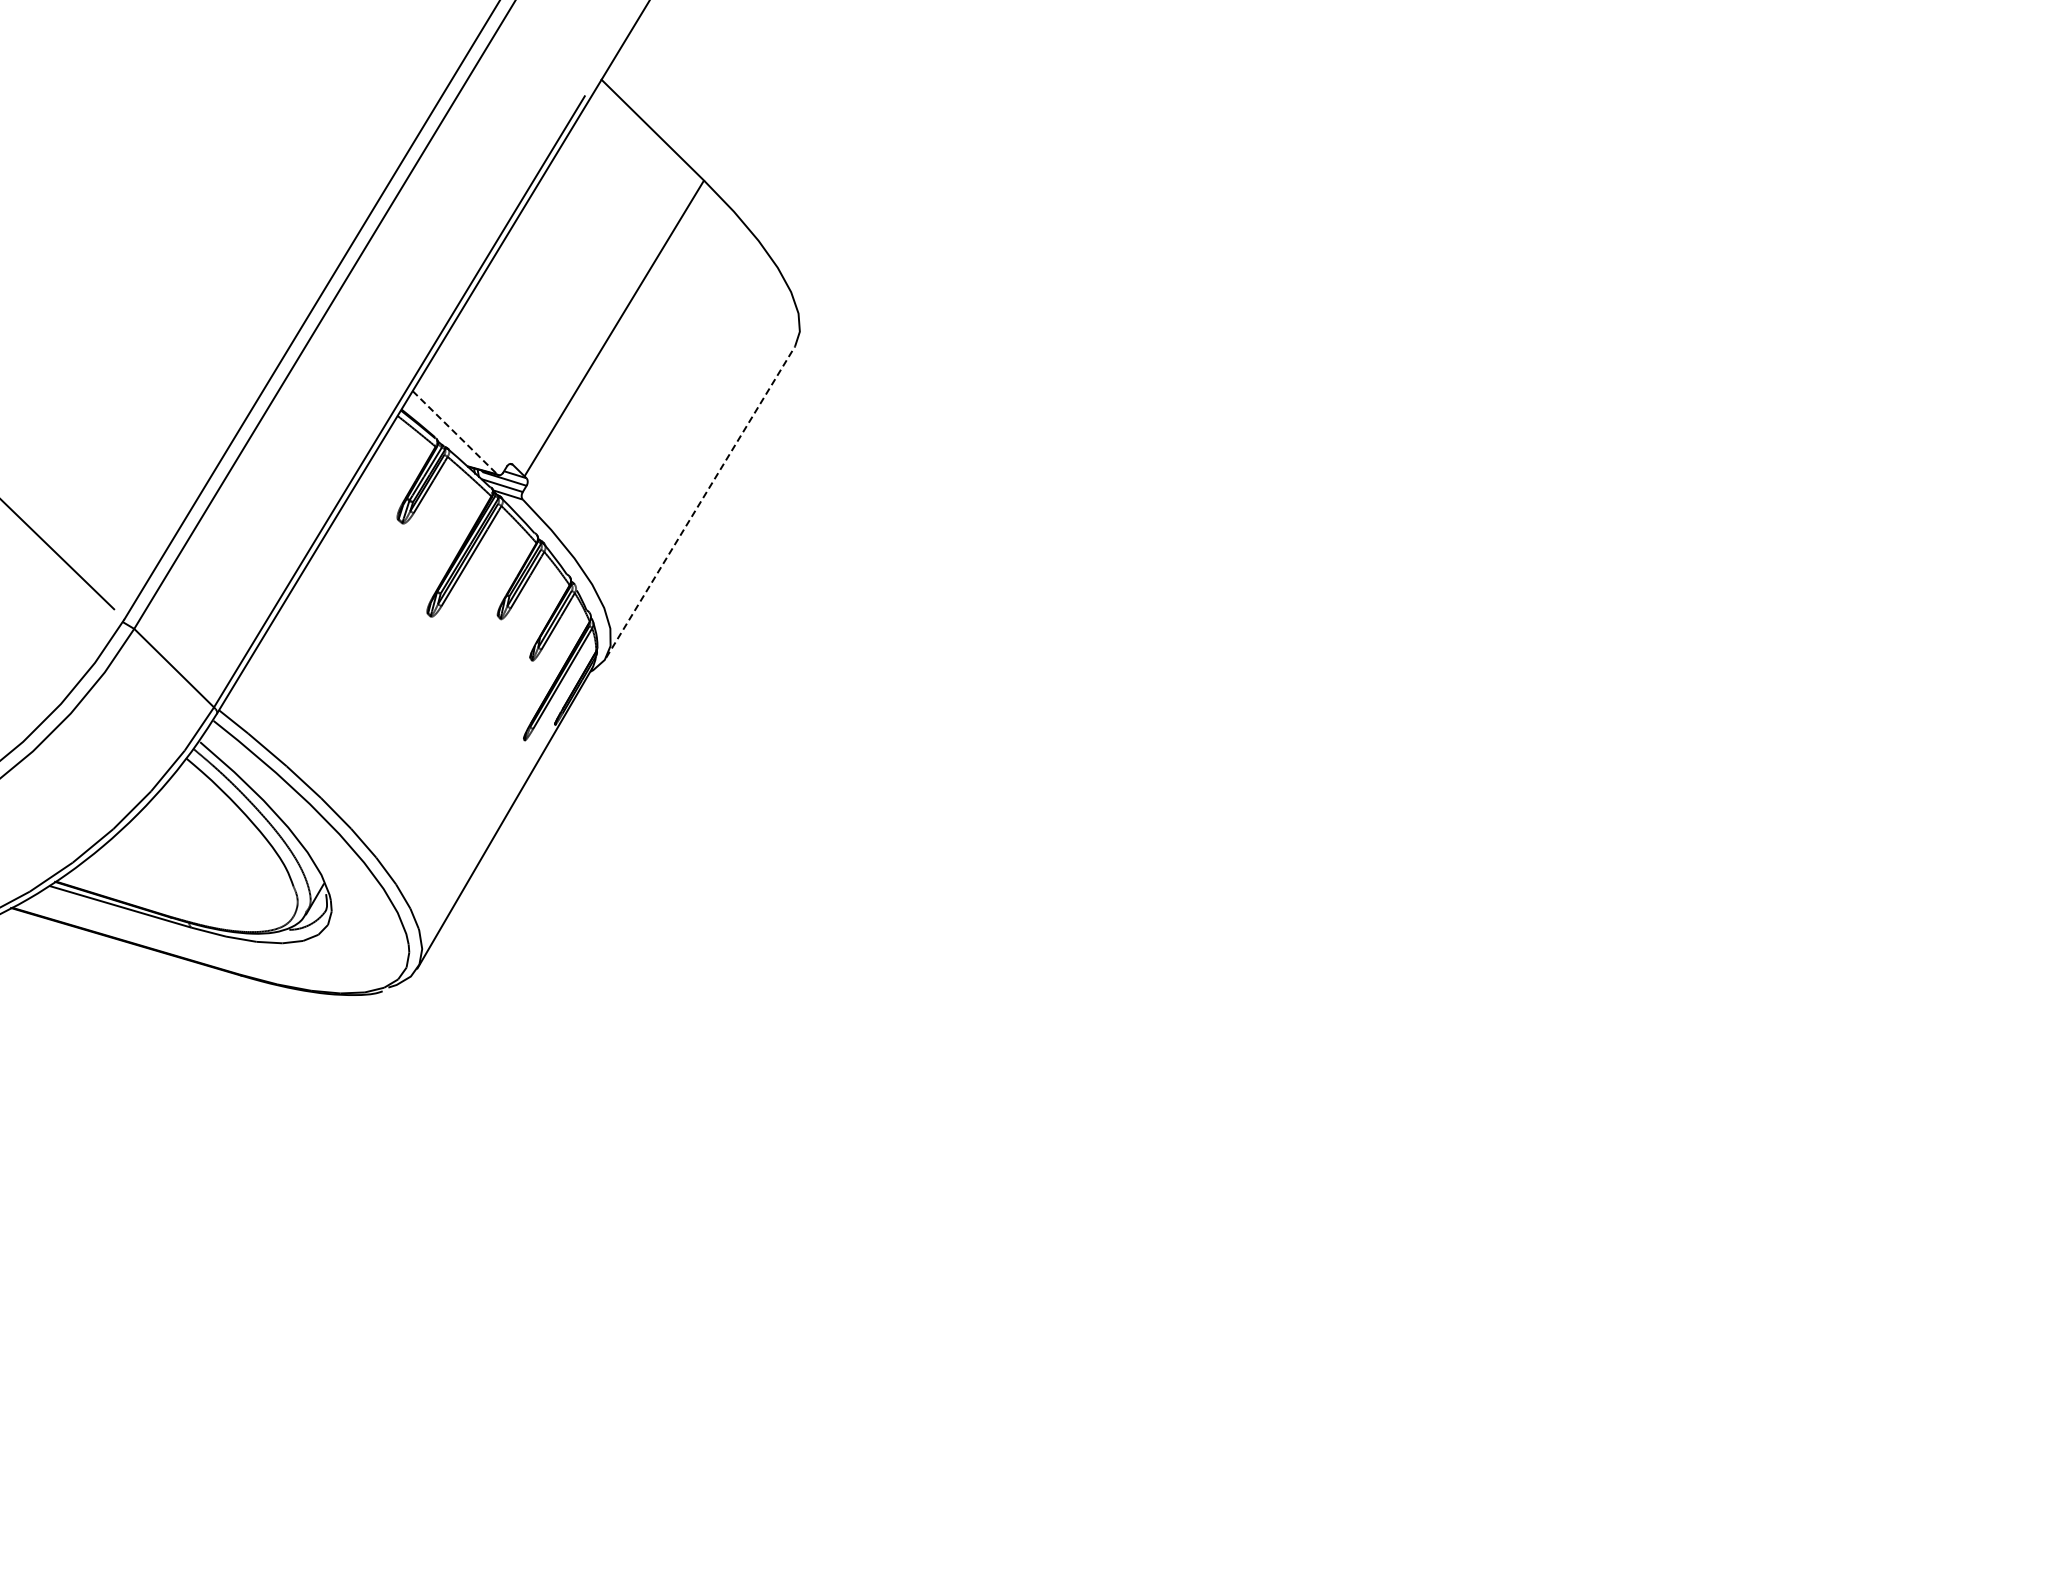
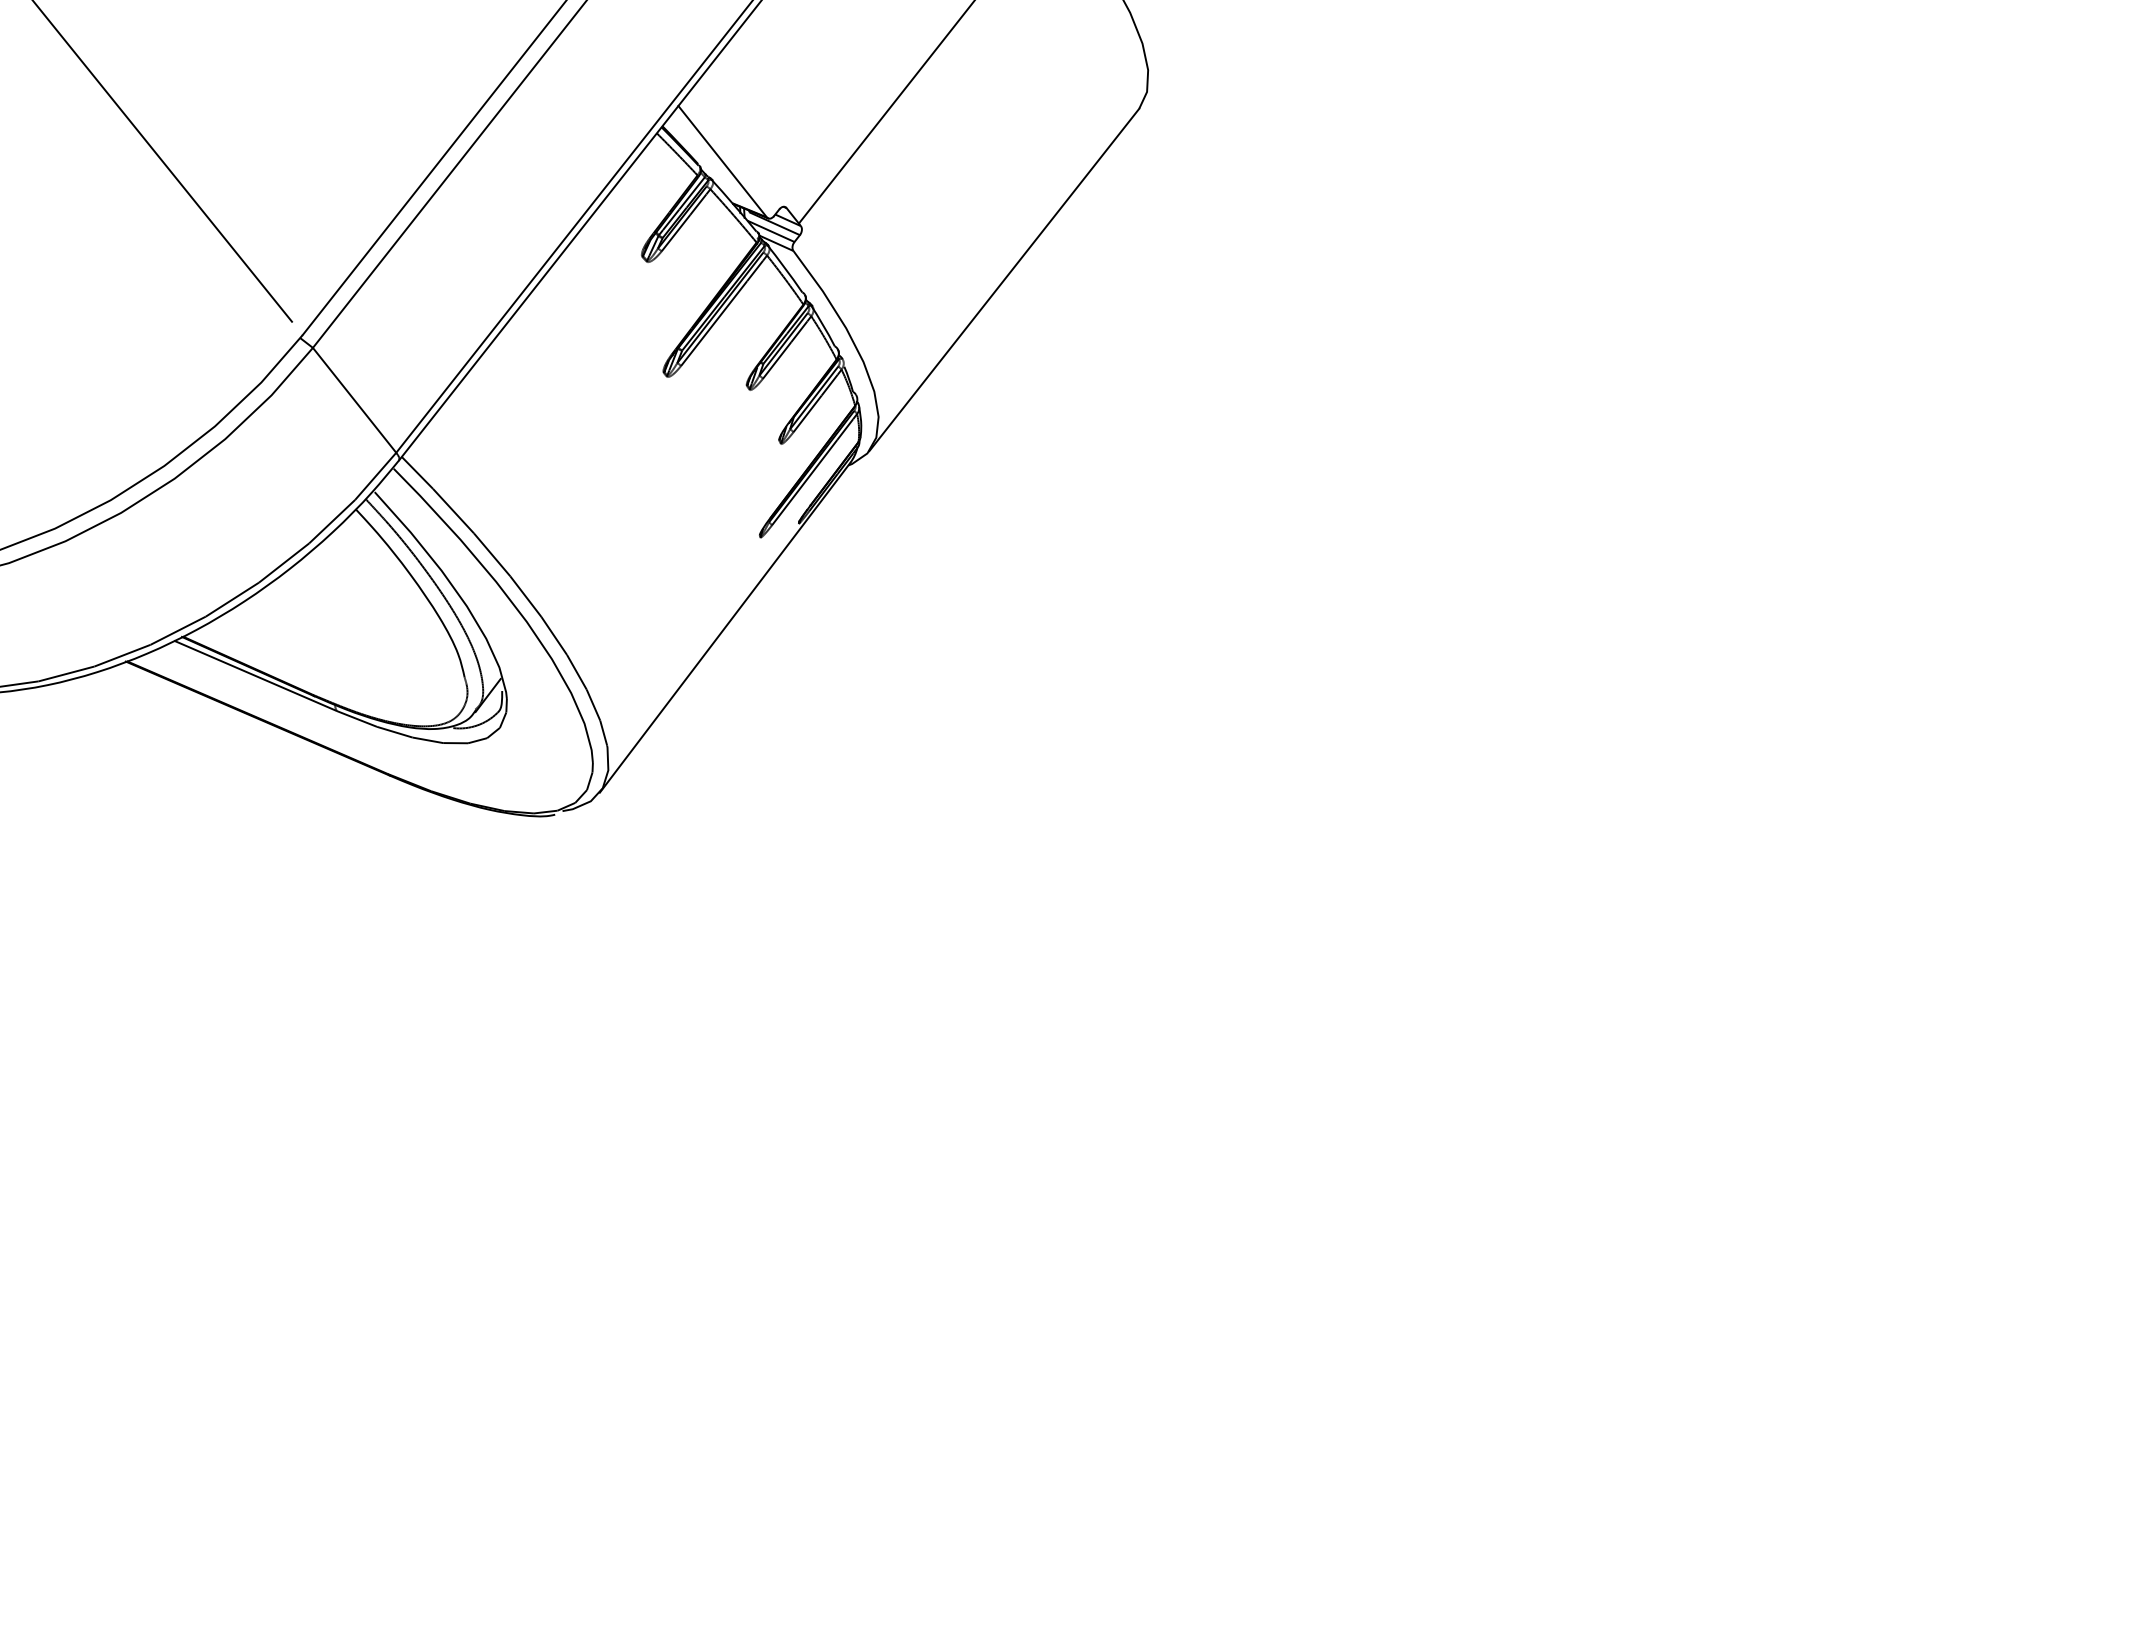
line: (455, 433) -> (723, 162), dashed -> solid
line: (700, 501) -> (1004, 279), dashed -> solid

